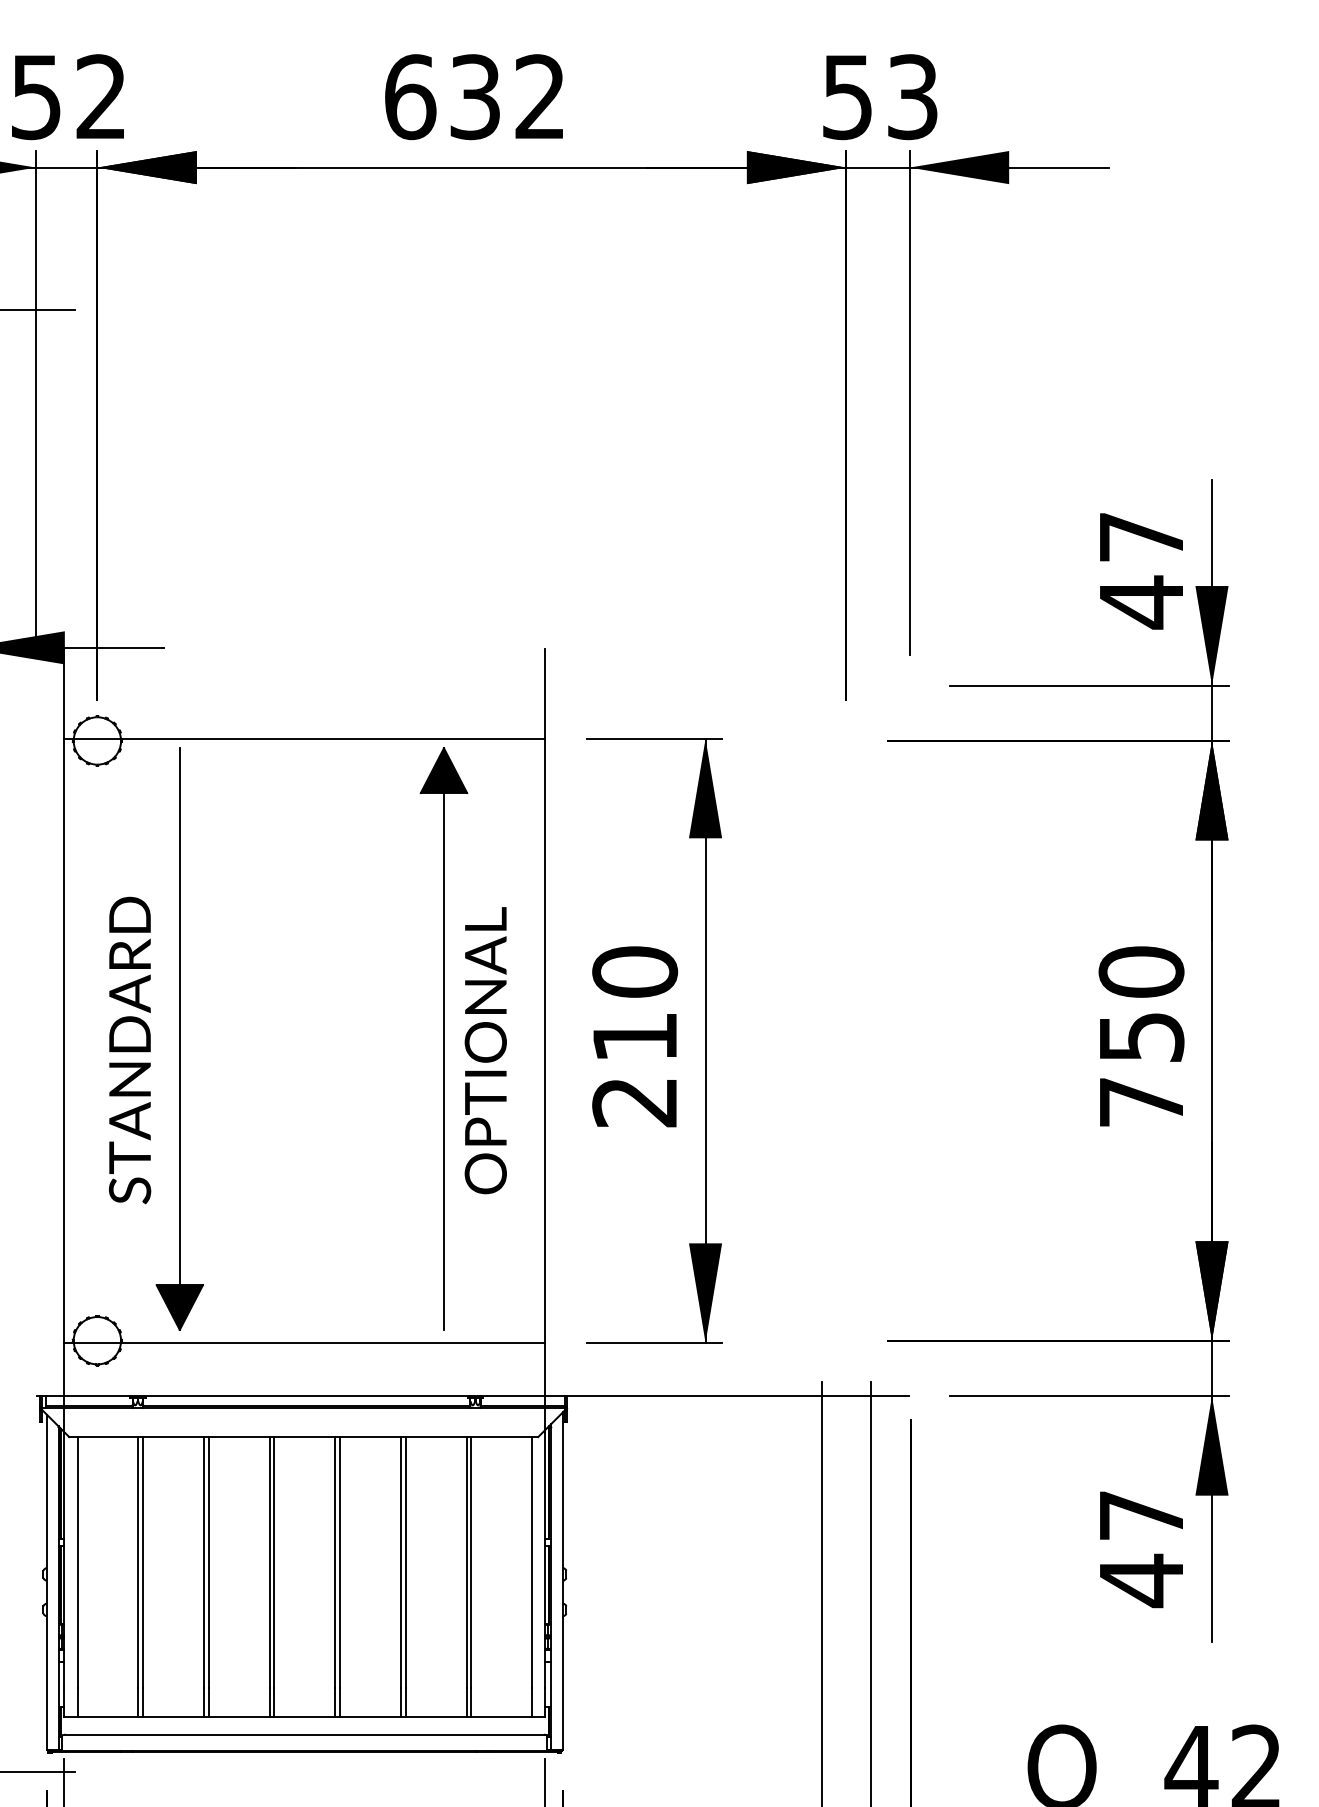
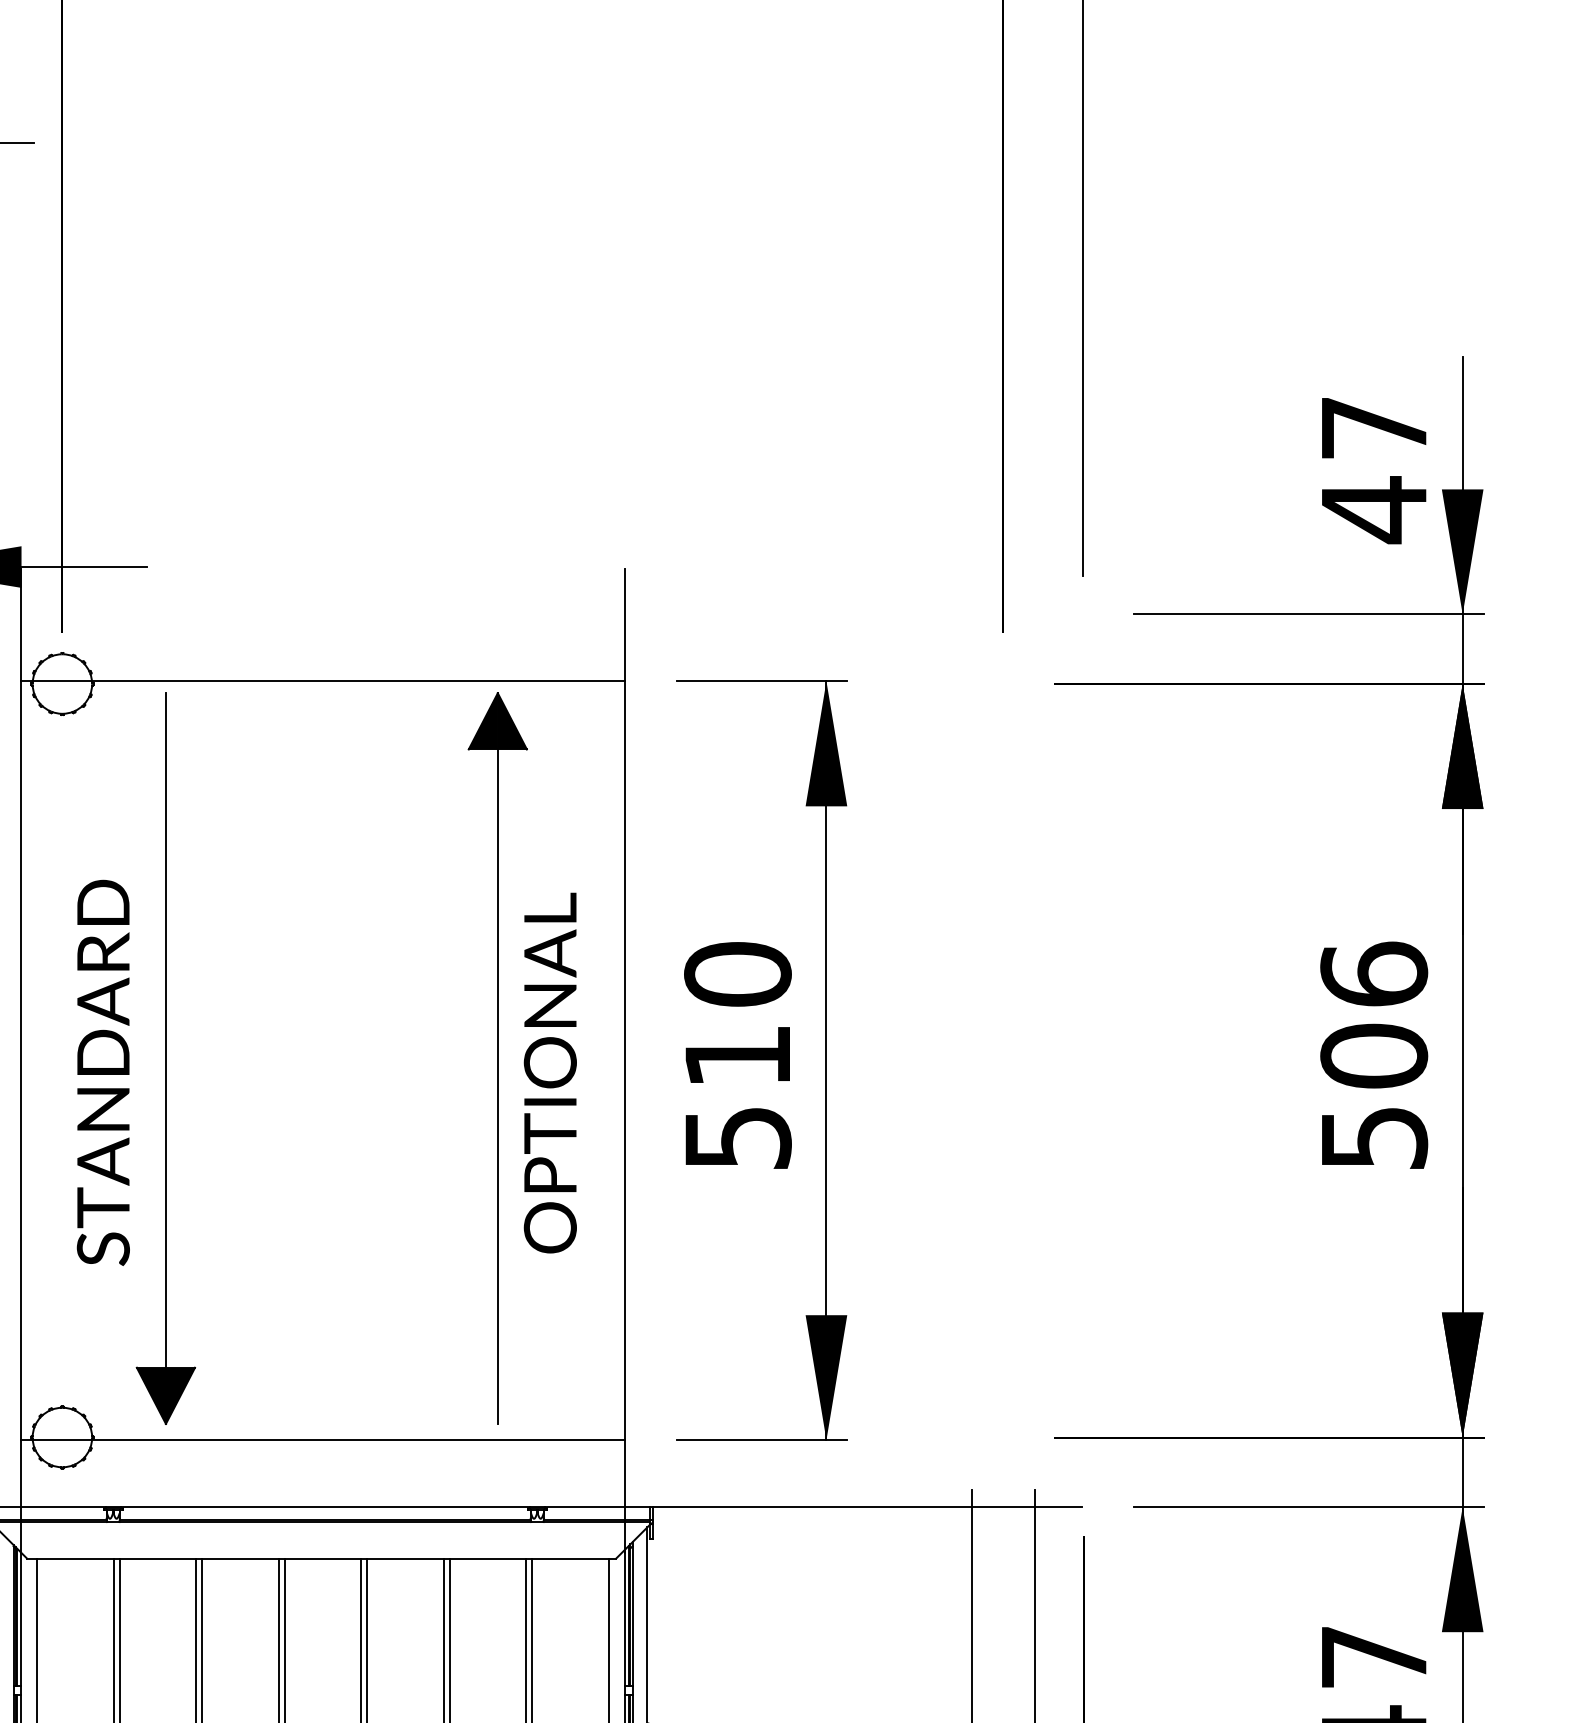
text: (1141, 1036) -> (1374, 1055), 750 -> 506
text: (635, 1102) -> (738, 1138), 210 -> 510

